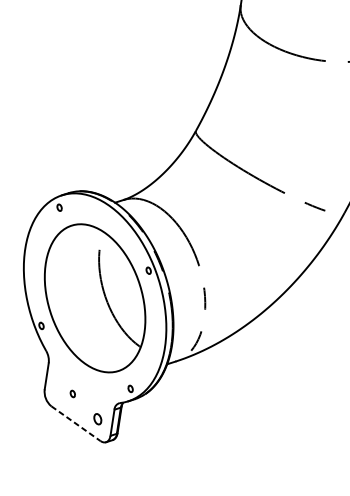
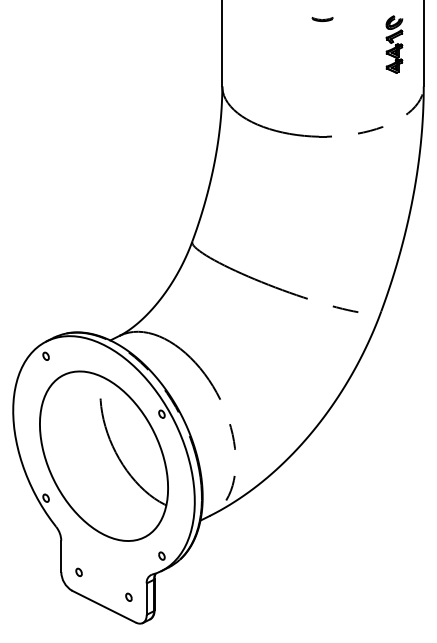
part: (72, 393) -> (78, 572), moved
part: (97, 418) -> (128, 596), size x0.62
line: (76, 423) -> (104, 606), dashed -> solid

